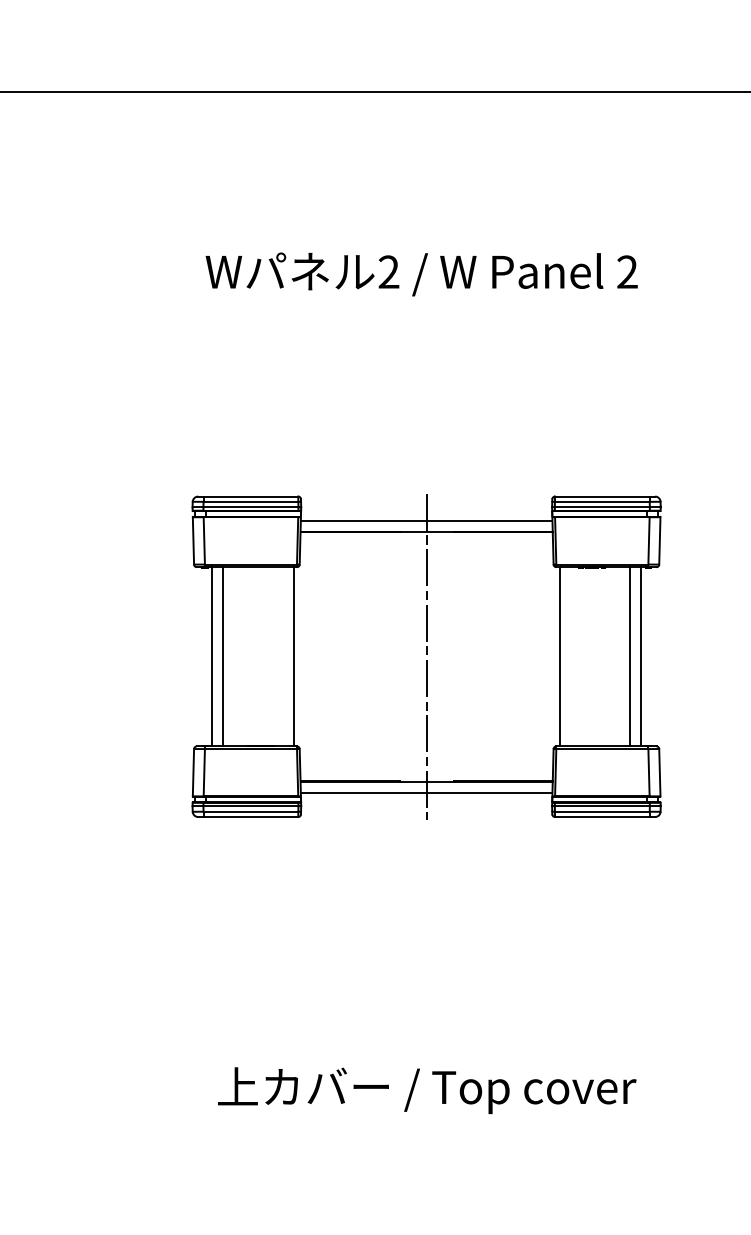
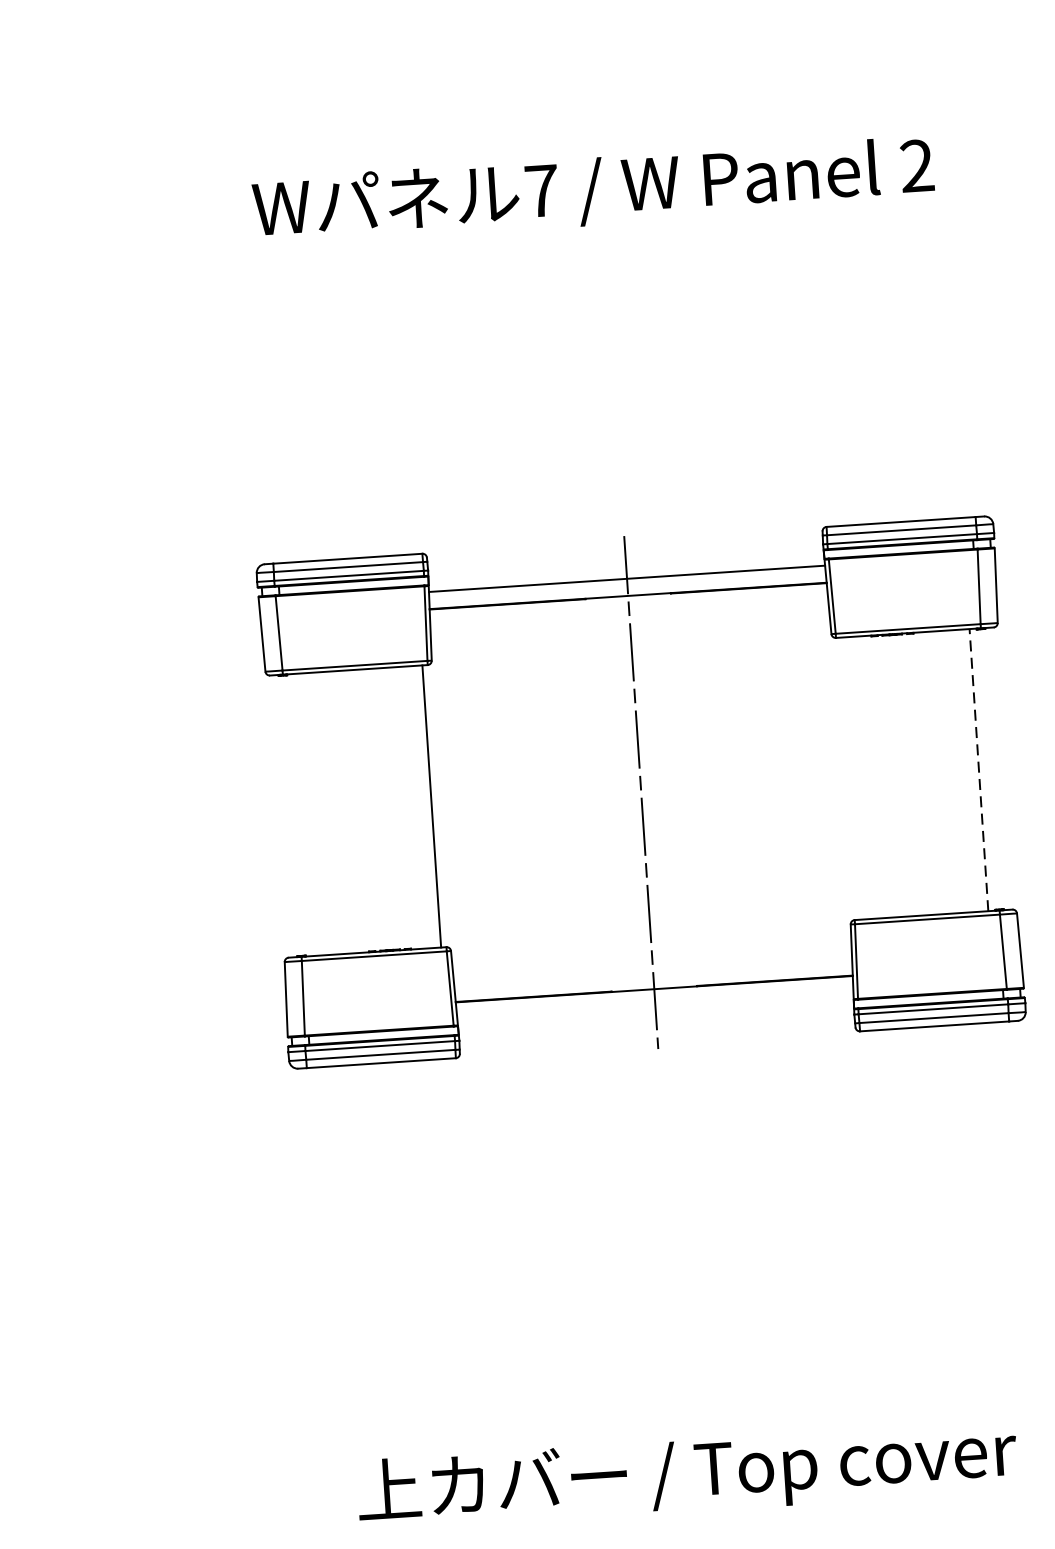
text: (388, 271) -> (540, 190), 2 -> 7
line: (212, 656) -> (304, 814), removed
line: (222, 656) -> (319, 813), removed
line: (559, 656) -> (850, 778), removed
line: (630, 656) -> (962, 770), removed
line: (641, 656) -> (979, 769), solid -> dashed
line: (426, 792) -> (655, 1006), removed

